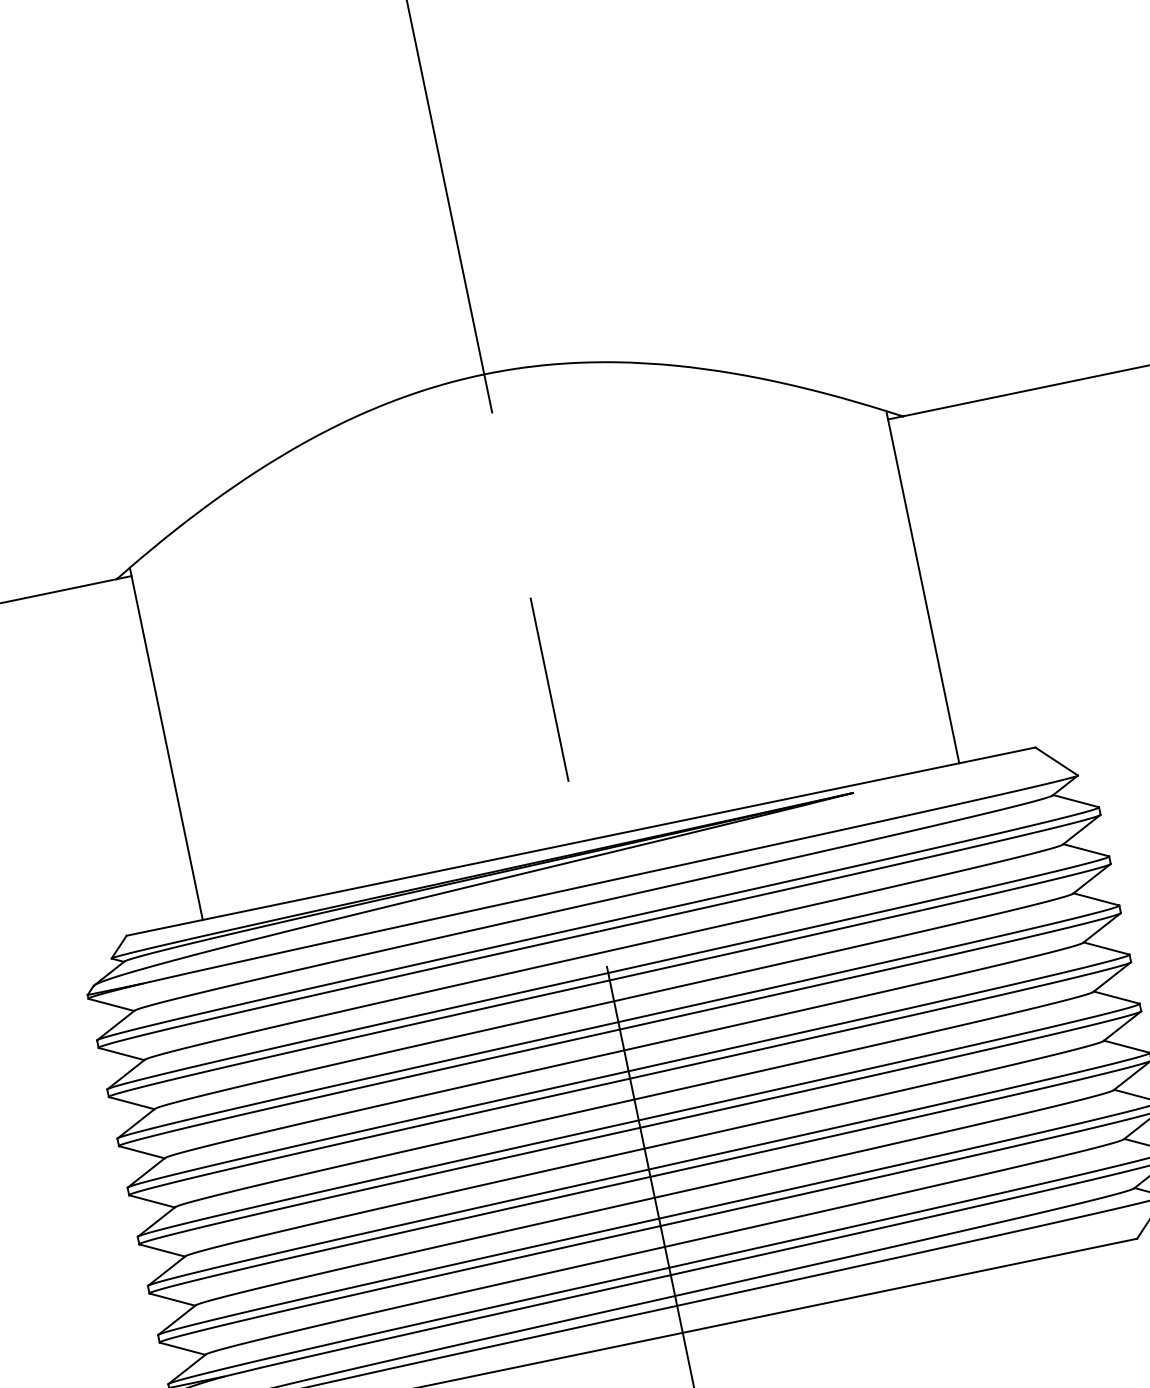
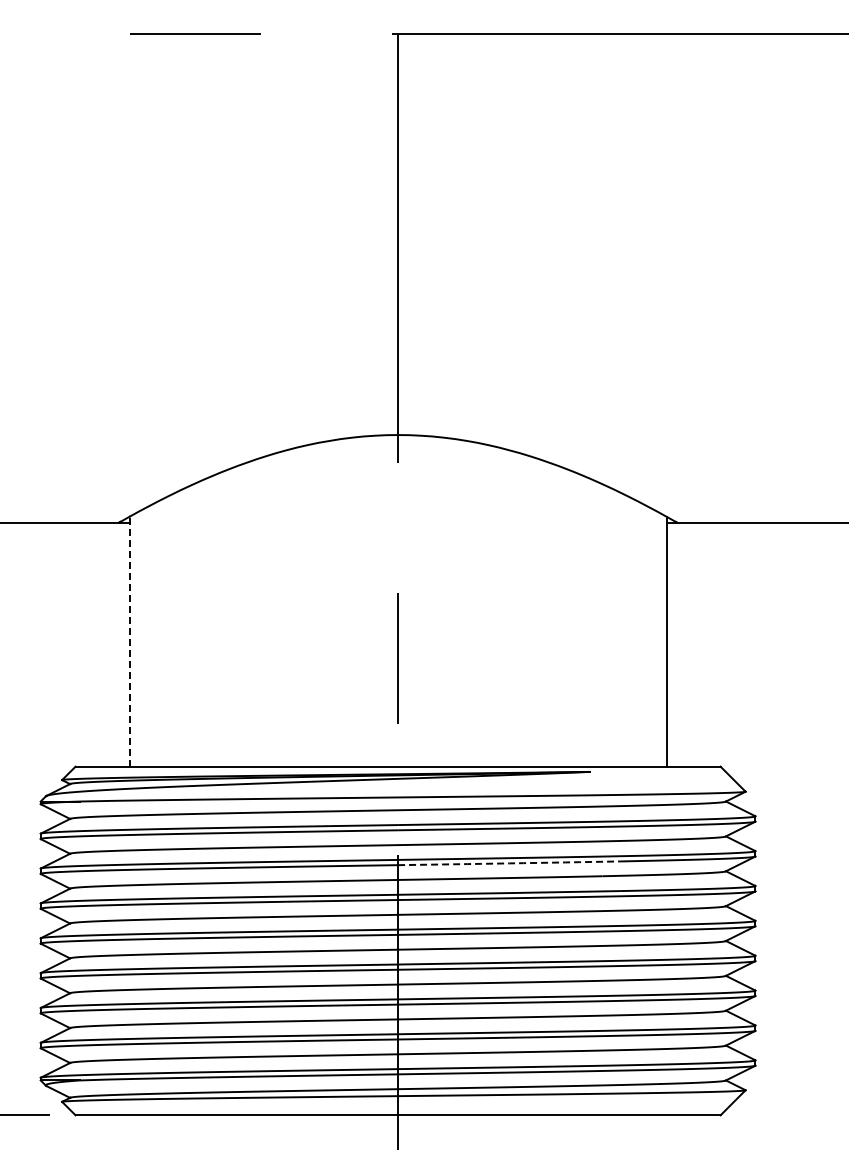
line: (166, 743) -> (129, 641), solid -> dashed
arc: (766, 945) -> (509, 863), solid -> dashed

